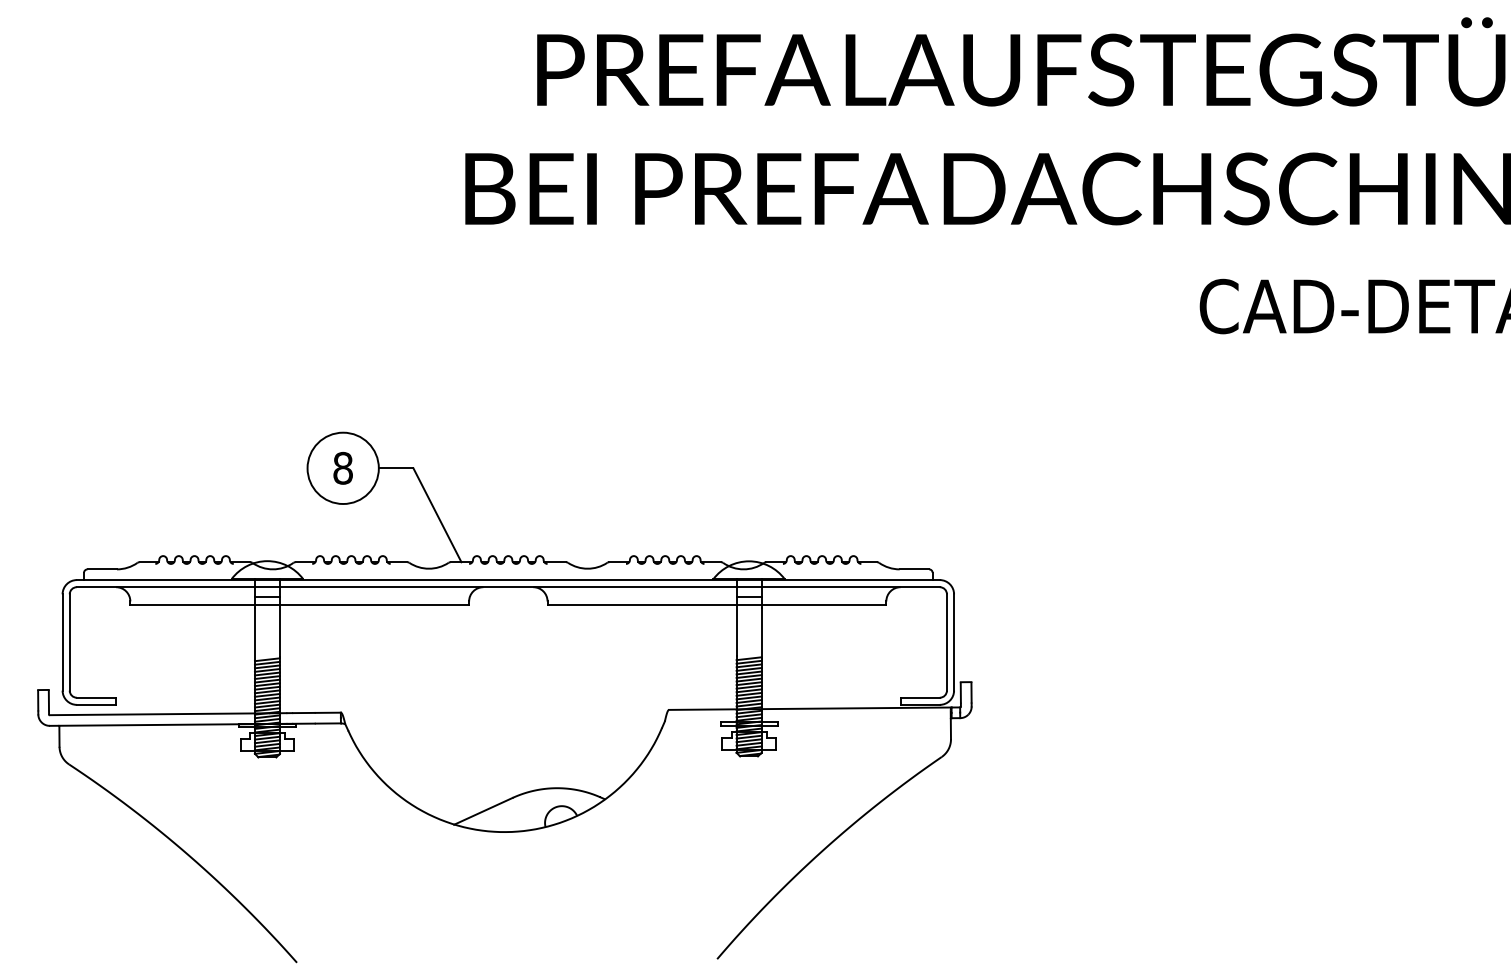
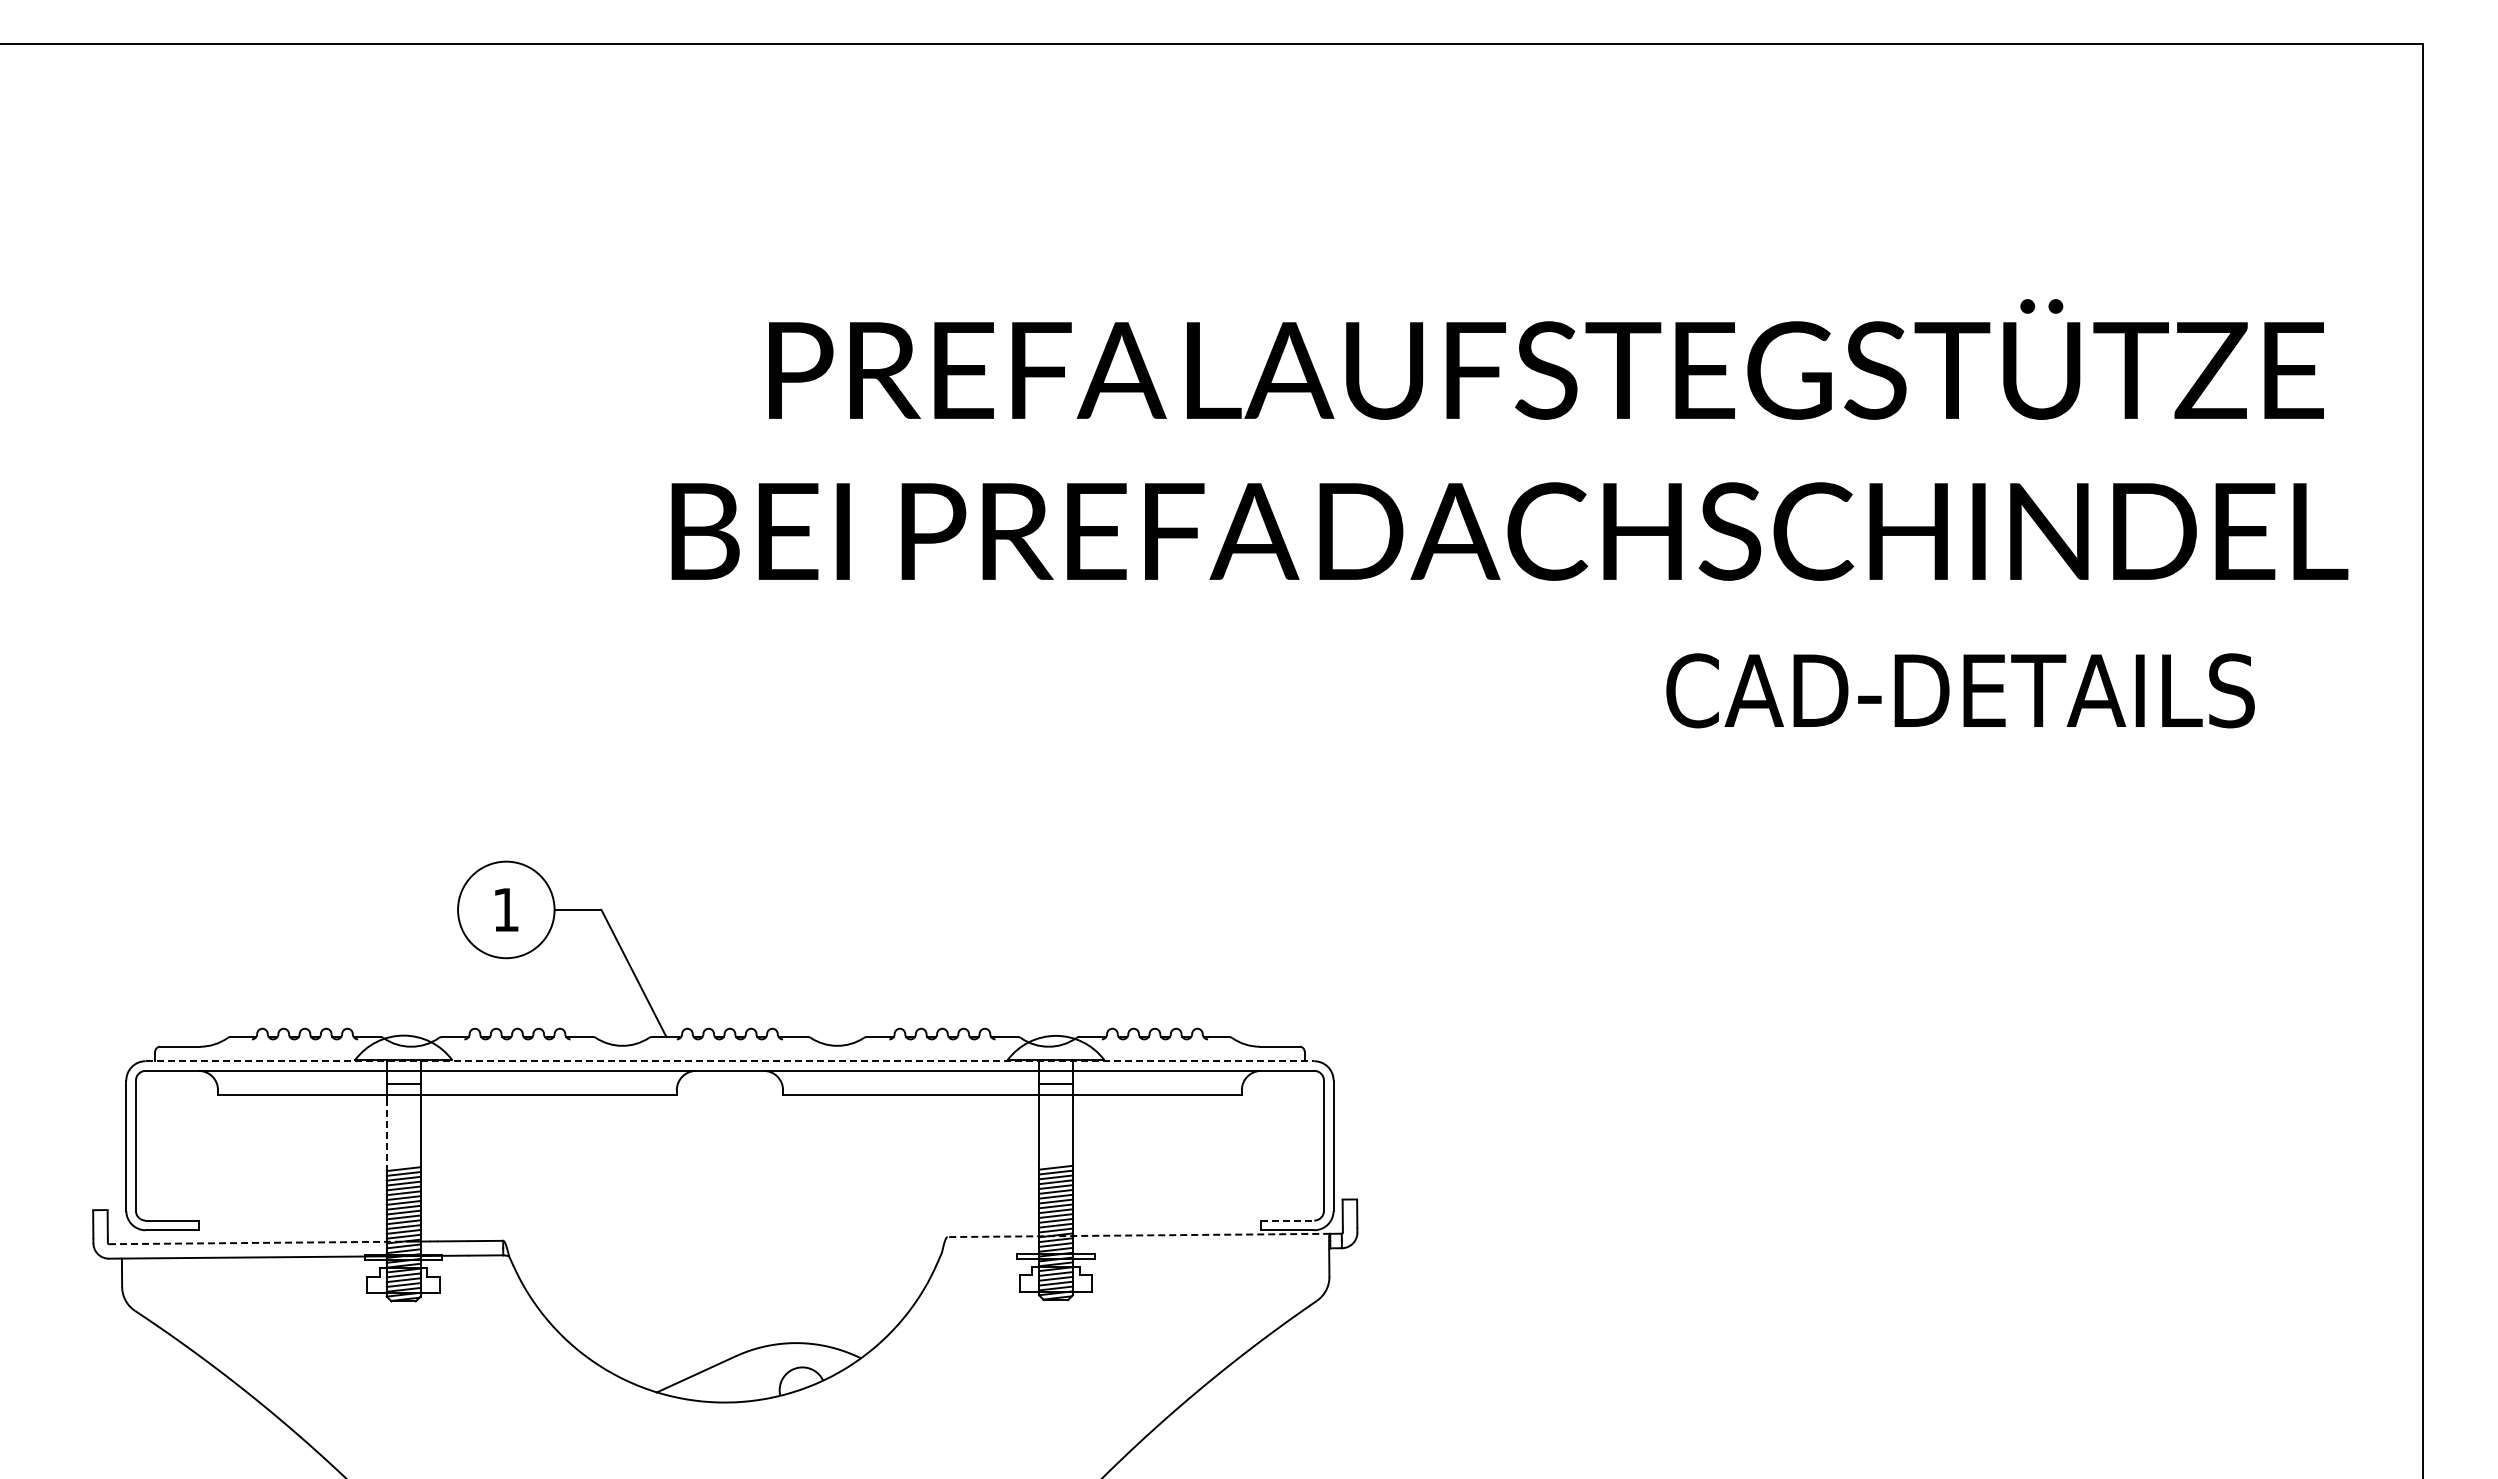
text: (343, 468) -> (506, 909), 8 -> 1
line: (508, 580) -> (730, 1061), solid -> dashed
line: (254, 634) -> (386, 1134), solid -> dashed
line: (920, 697) -> (1287, 1220), solid -> dashed
line: (810, 708) -> (1138, 1235), solid -> dashed
line: (159, 713) -> (257, 1242), solid -> dashed

